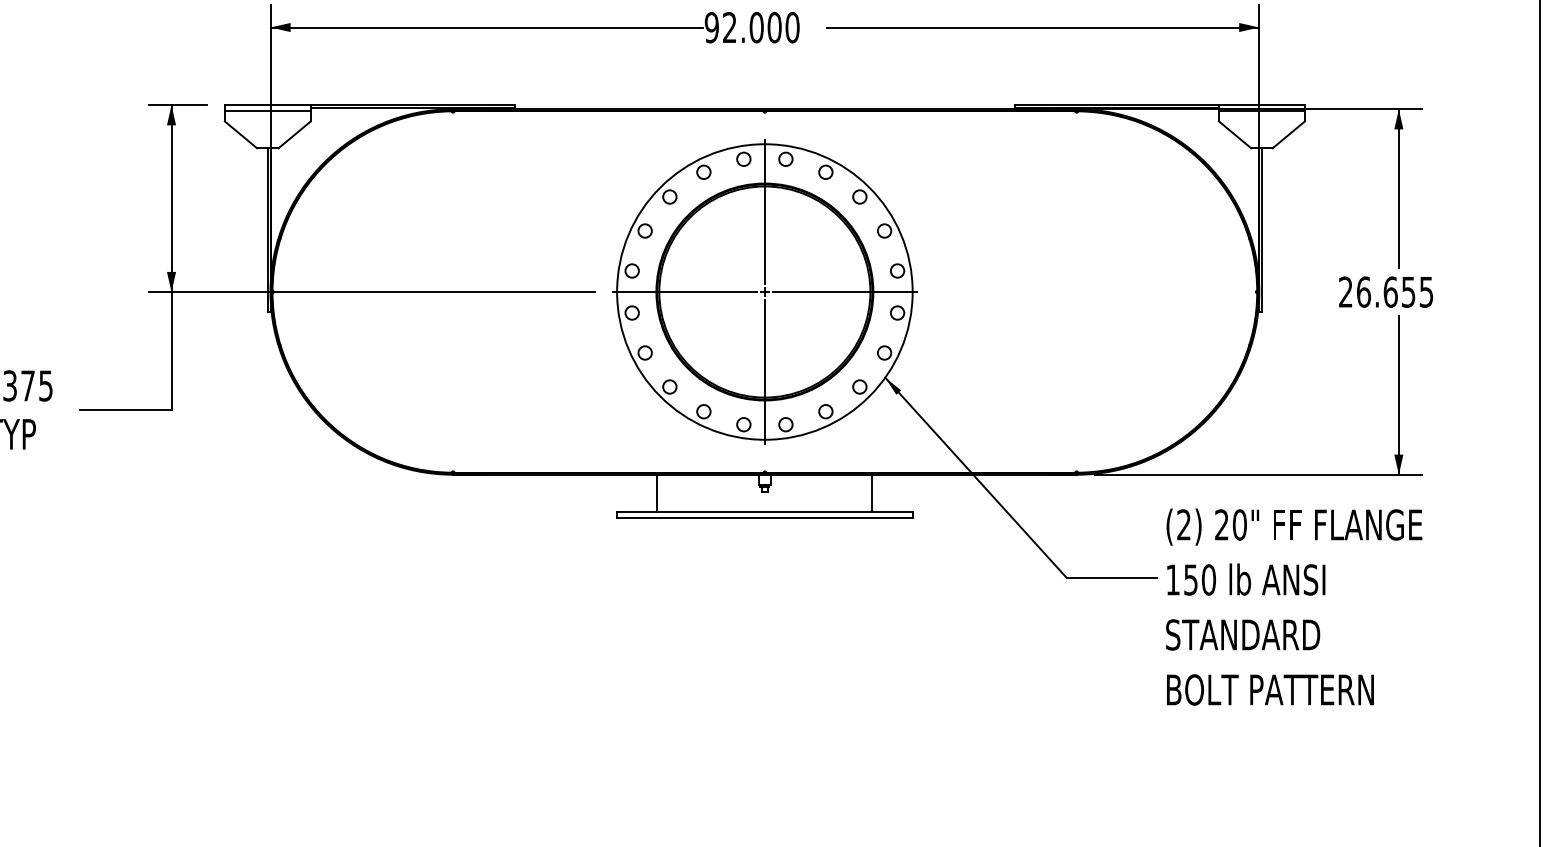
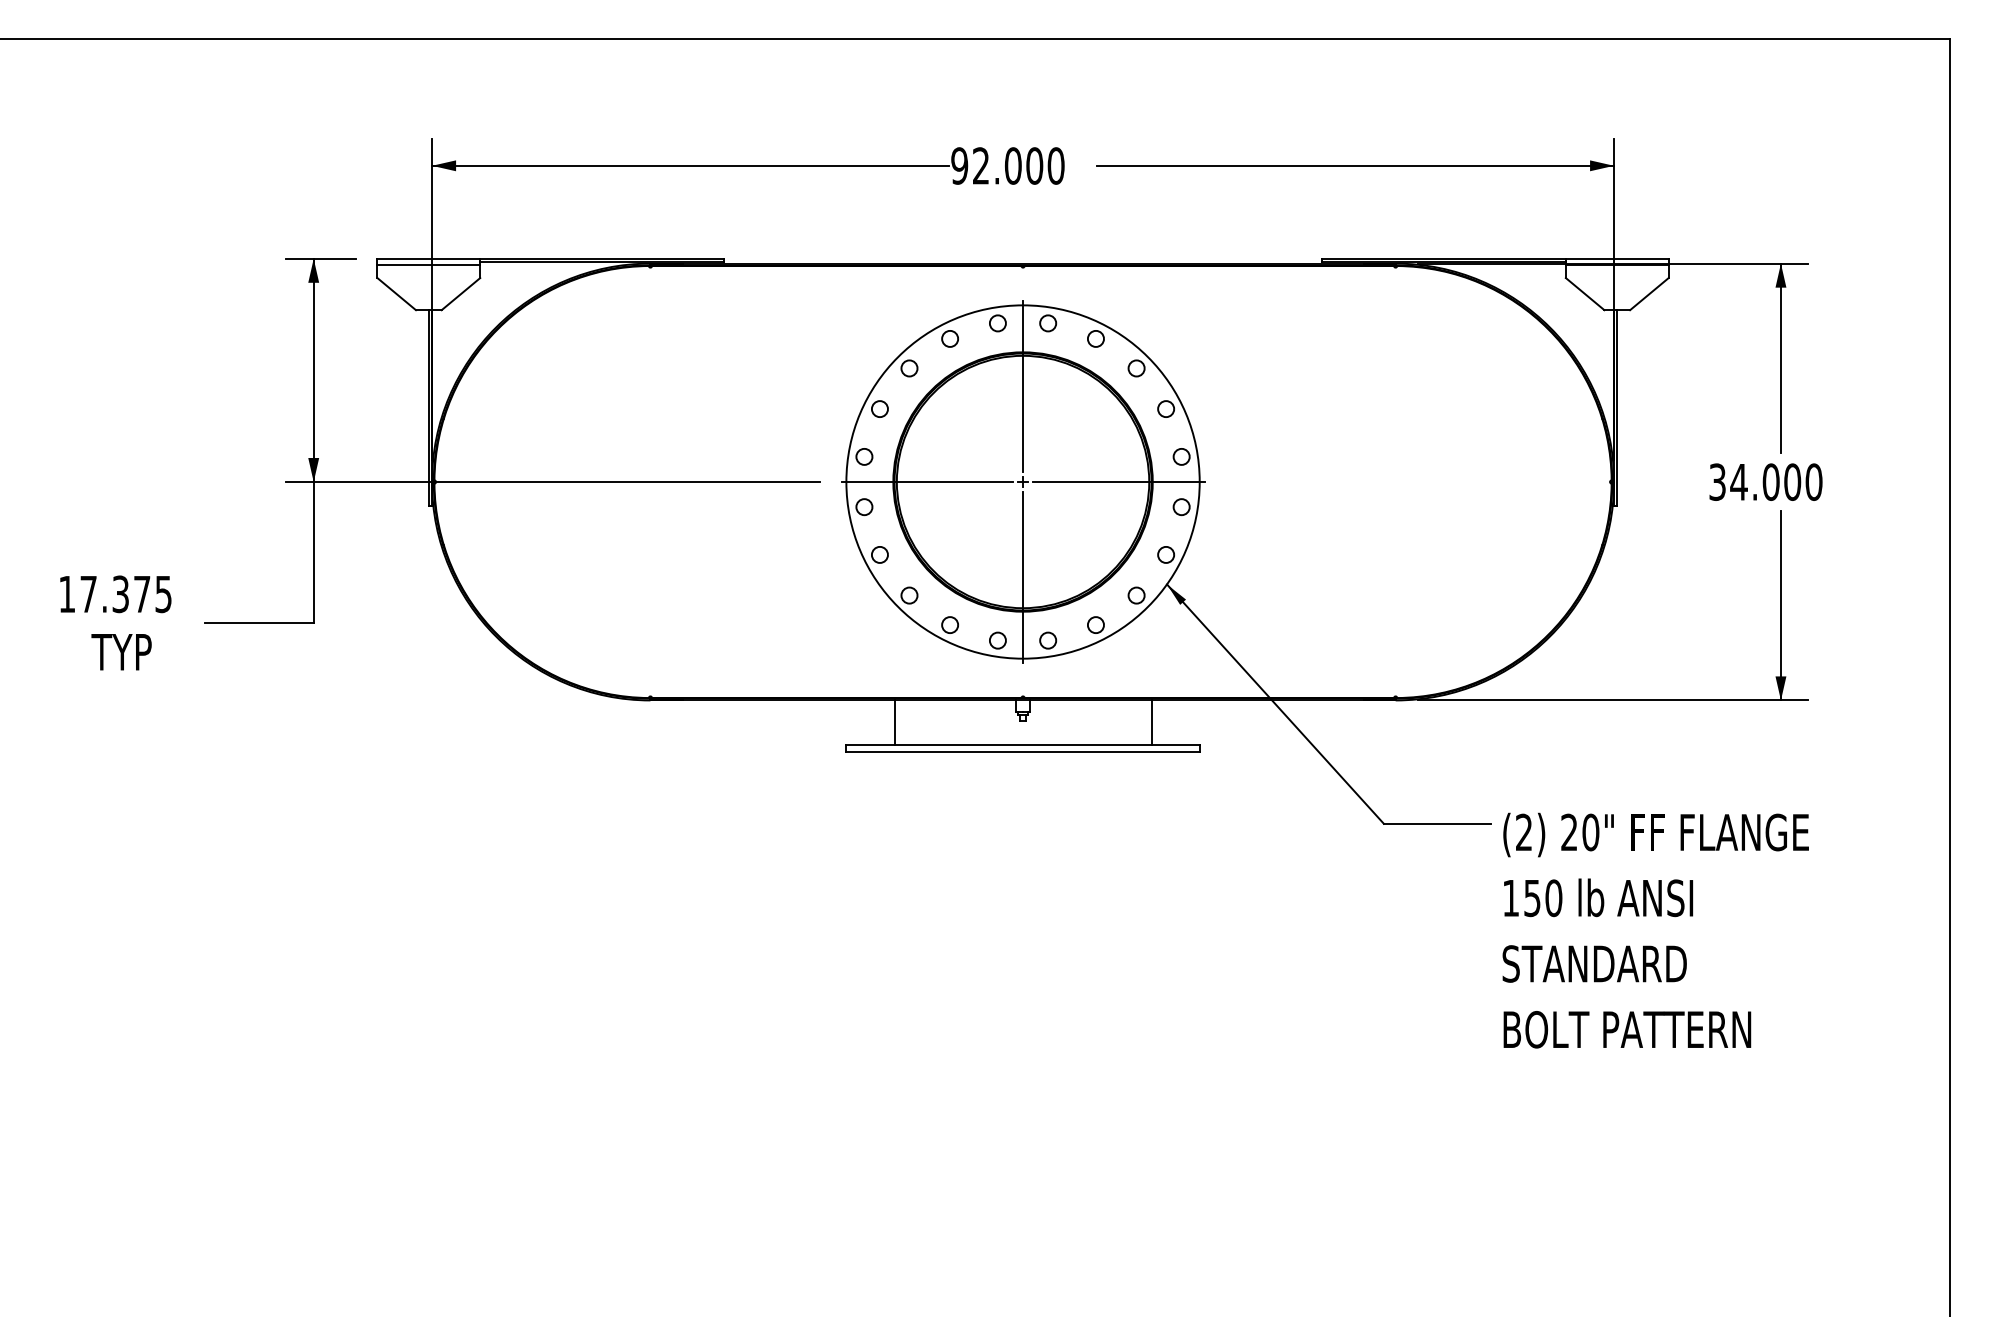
text: (1385, 291) -> (1765, 481), 26.655 -> 34.000
text: (1293, 606) -> (1655, 930), moved

